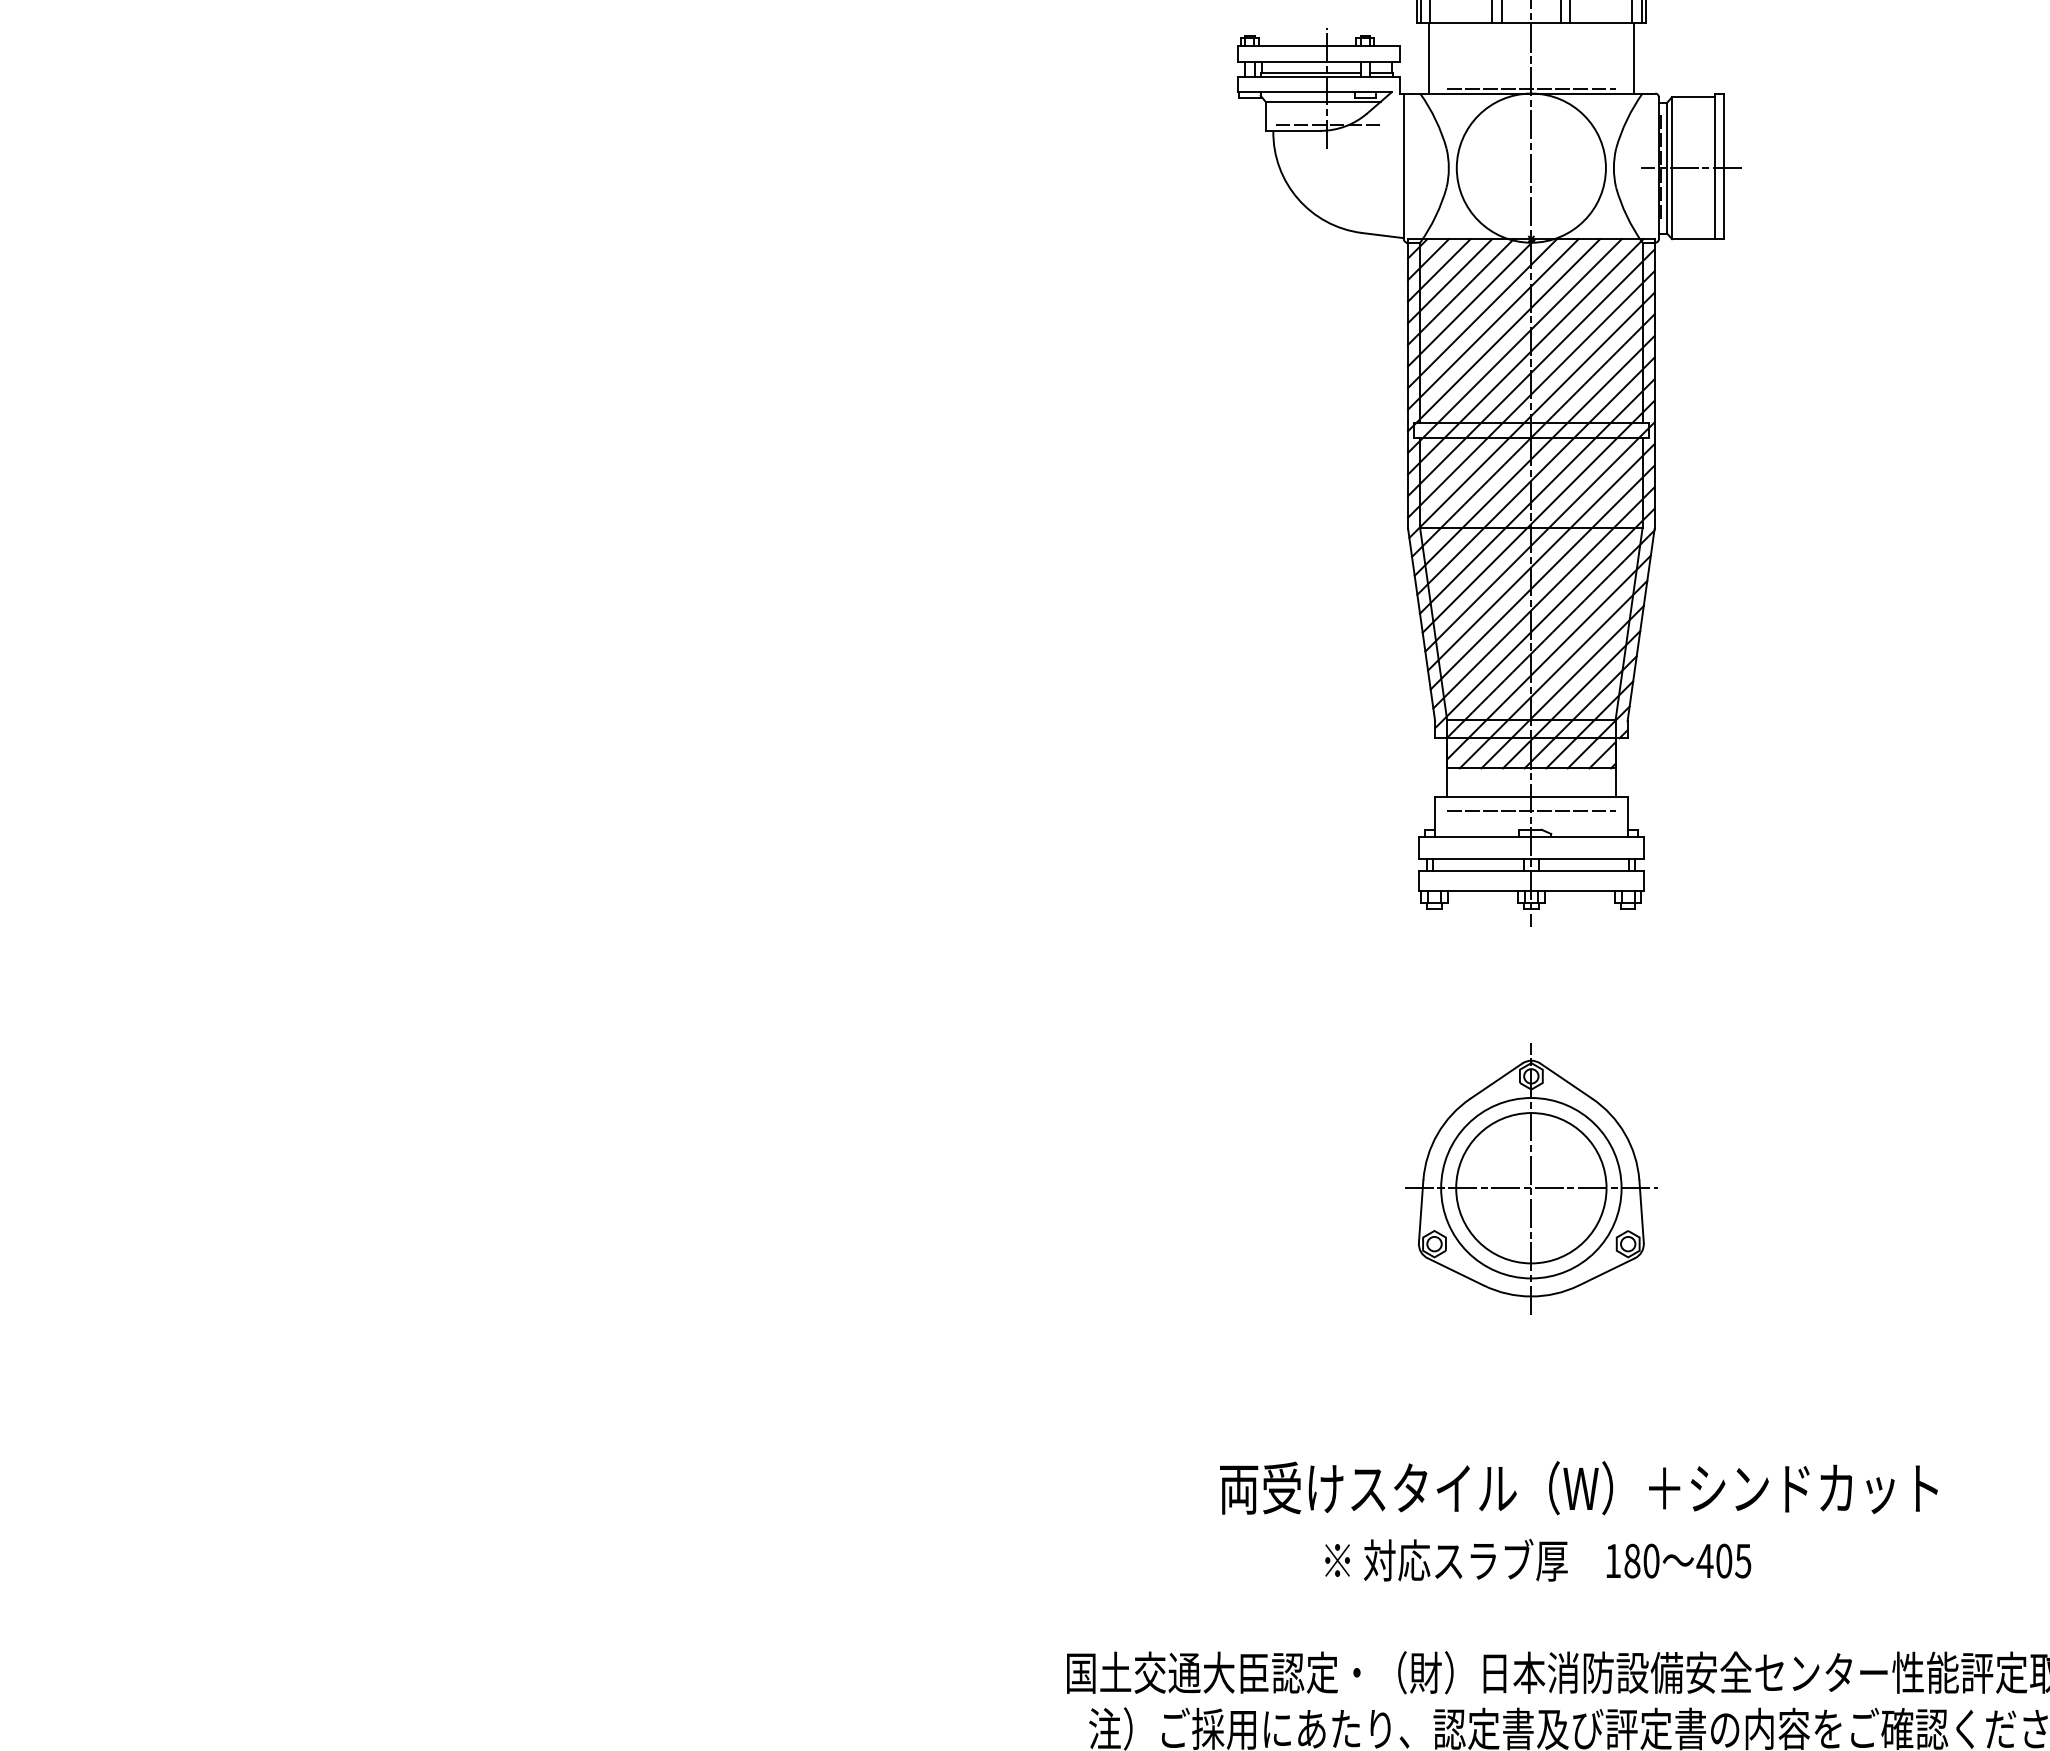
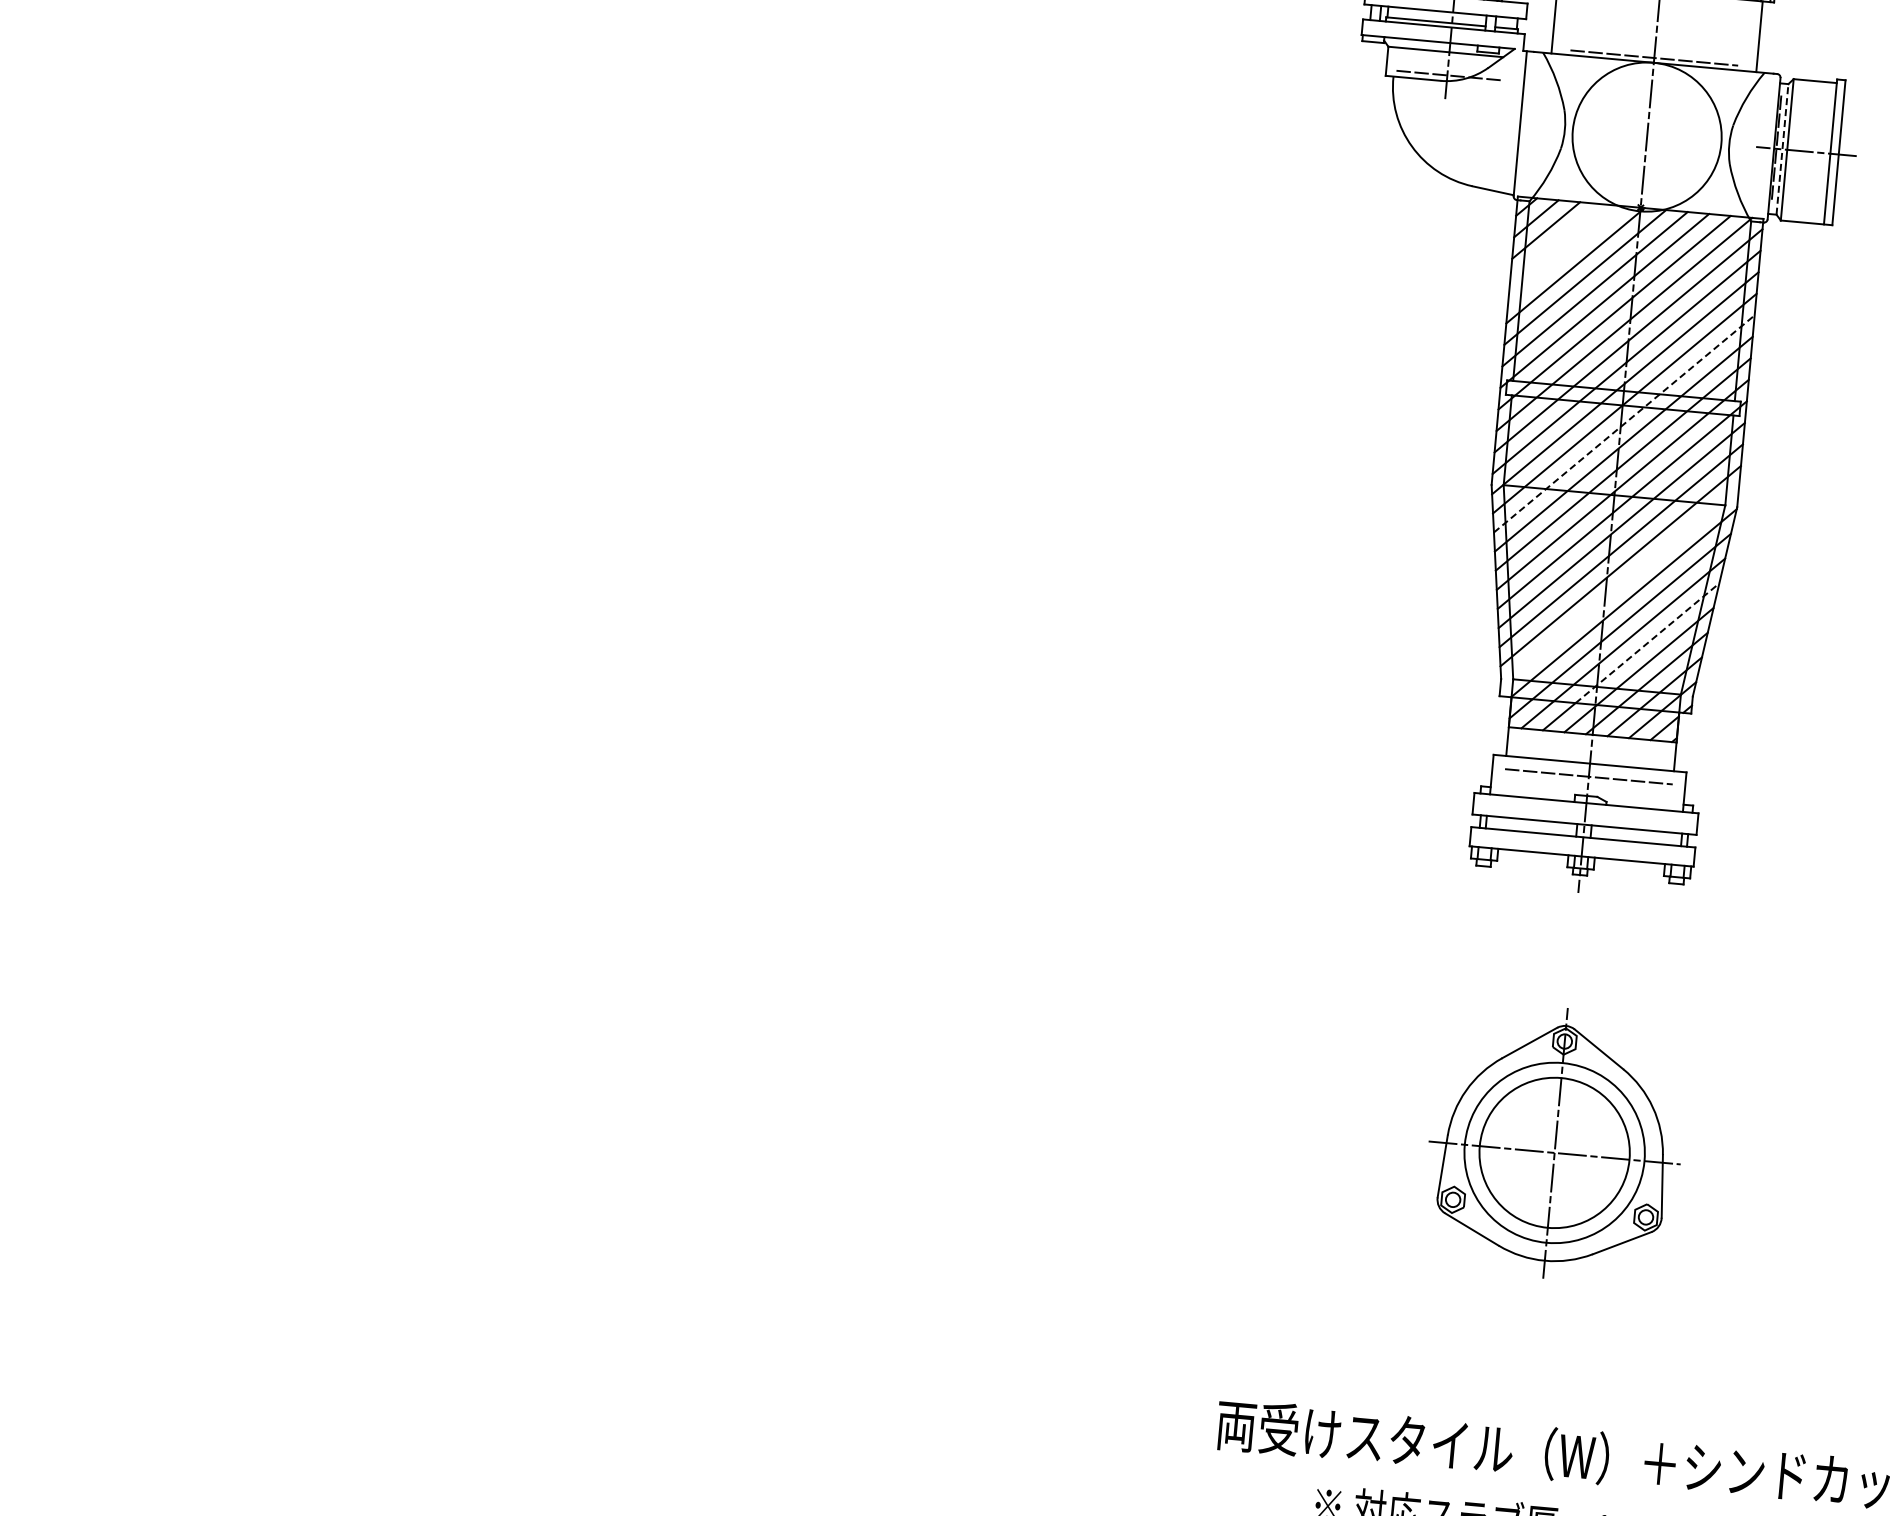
line: (1667, 168) -> (1782, 149), solid -> dashed
line: (1450, 281) -> (1556, 242), removed
line: (1460, 291) -> (1565, 253), removed
line: (1534, 455) -> (1624, 423), solid -> dashed
line: (1544, 618) -> (1619, 586), removed
line: (1577, 672) -> (1647, 643), solid -> dashed

